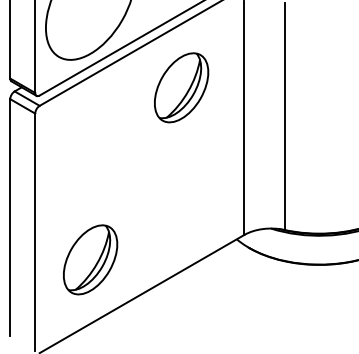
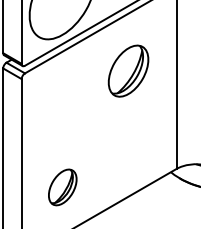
part: (181, 87) -> (128, 70), moved
part: (90, 259) -> (62, 187), size x0.7

